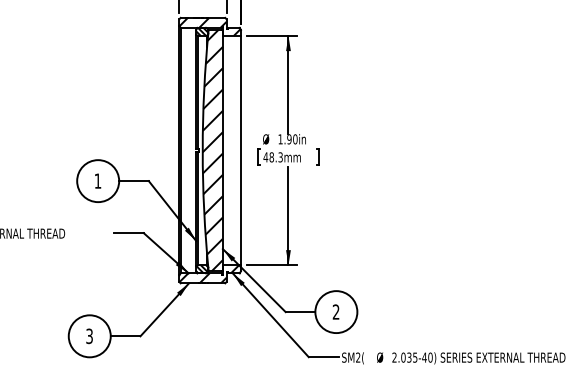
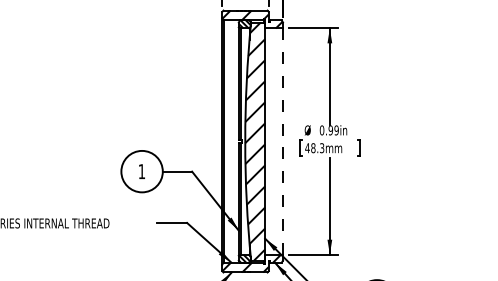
text: (287, 139) -> (328, 130), 1.90in -> 0.99in
line: (240, 150) -> (282, 141), solid -> dashed

